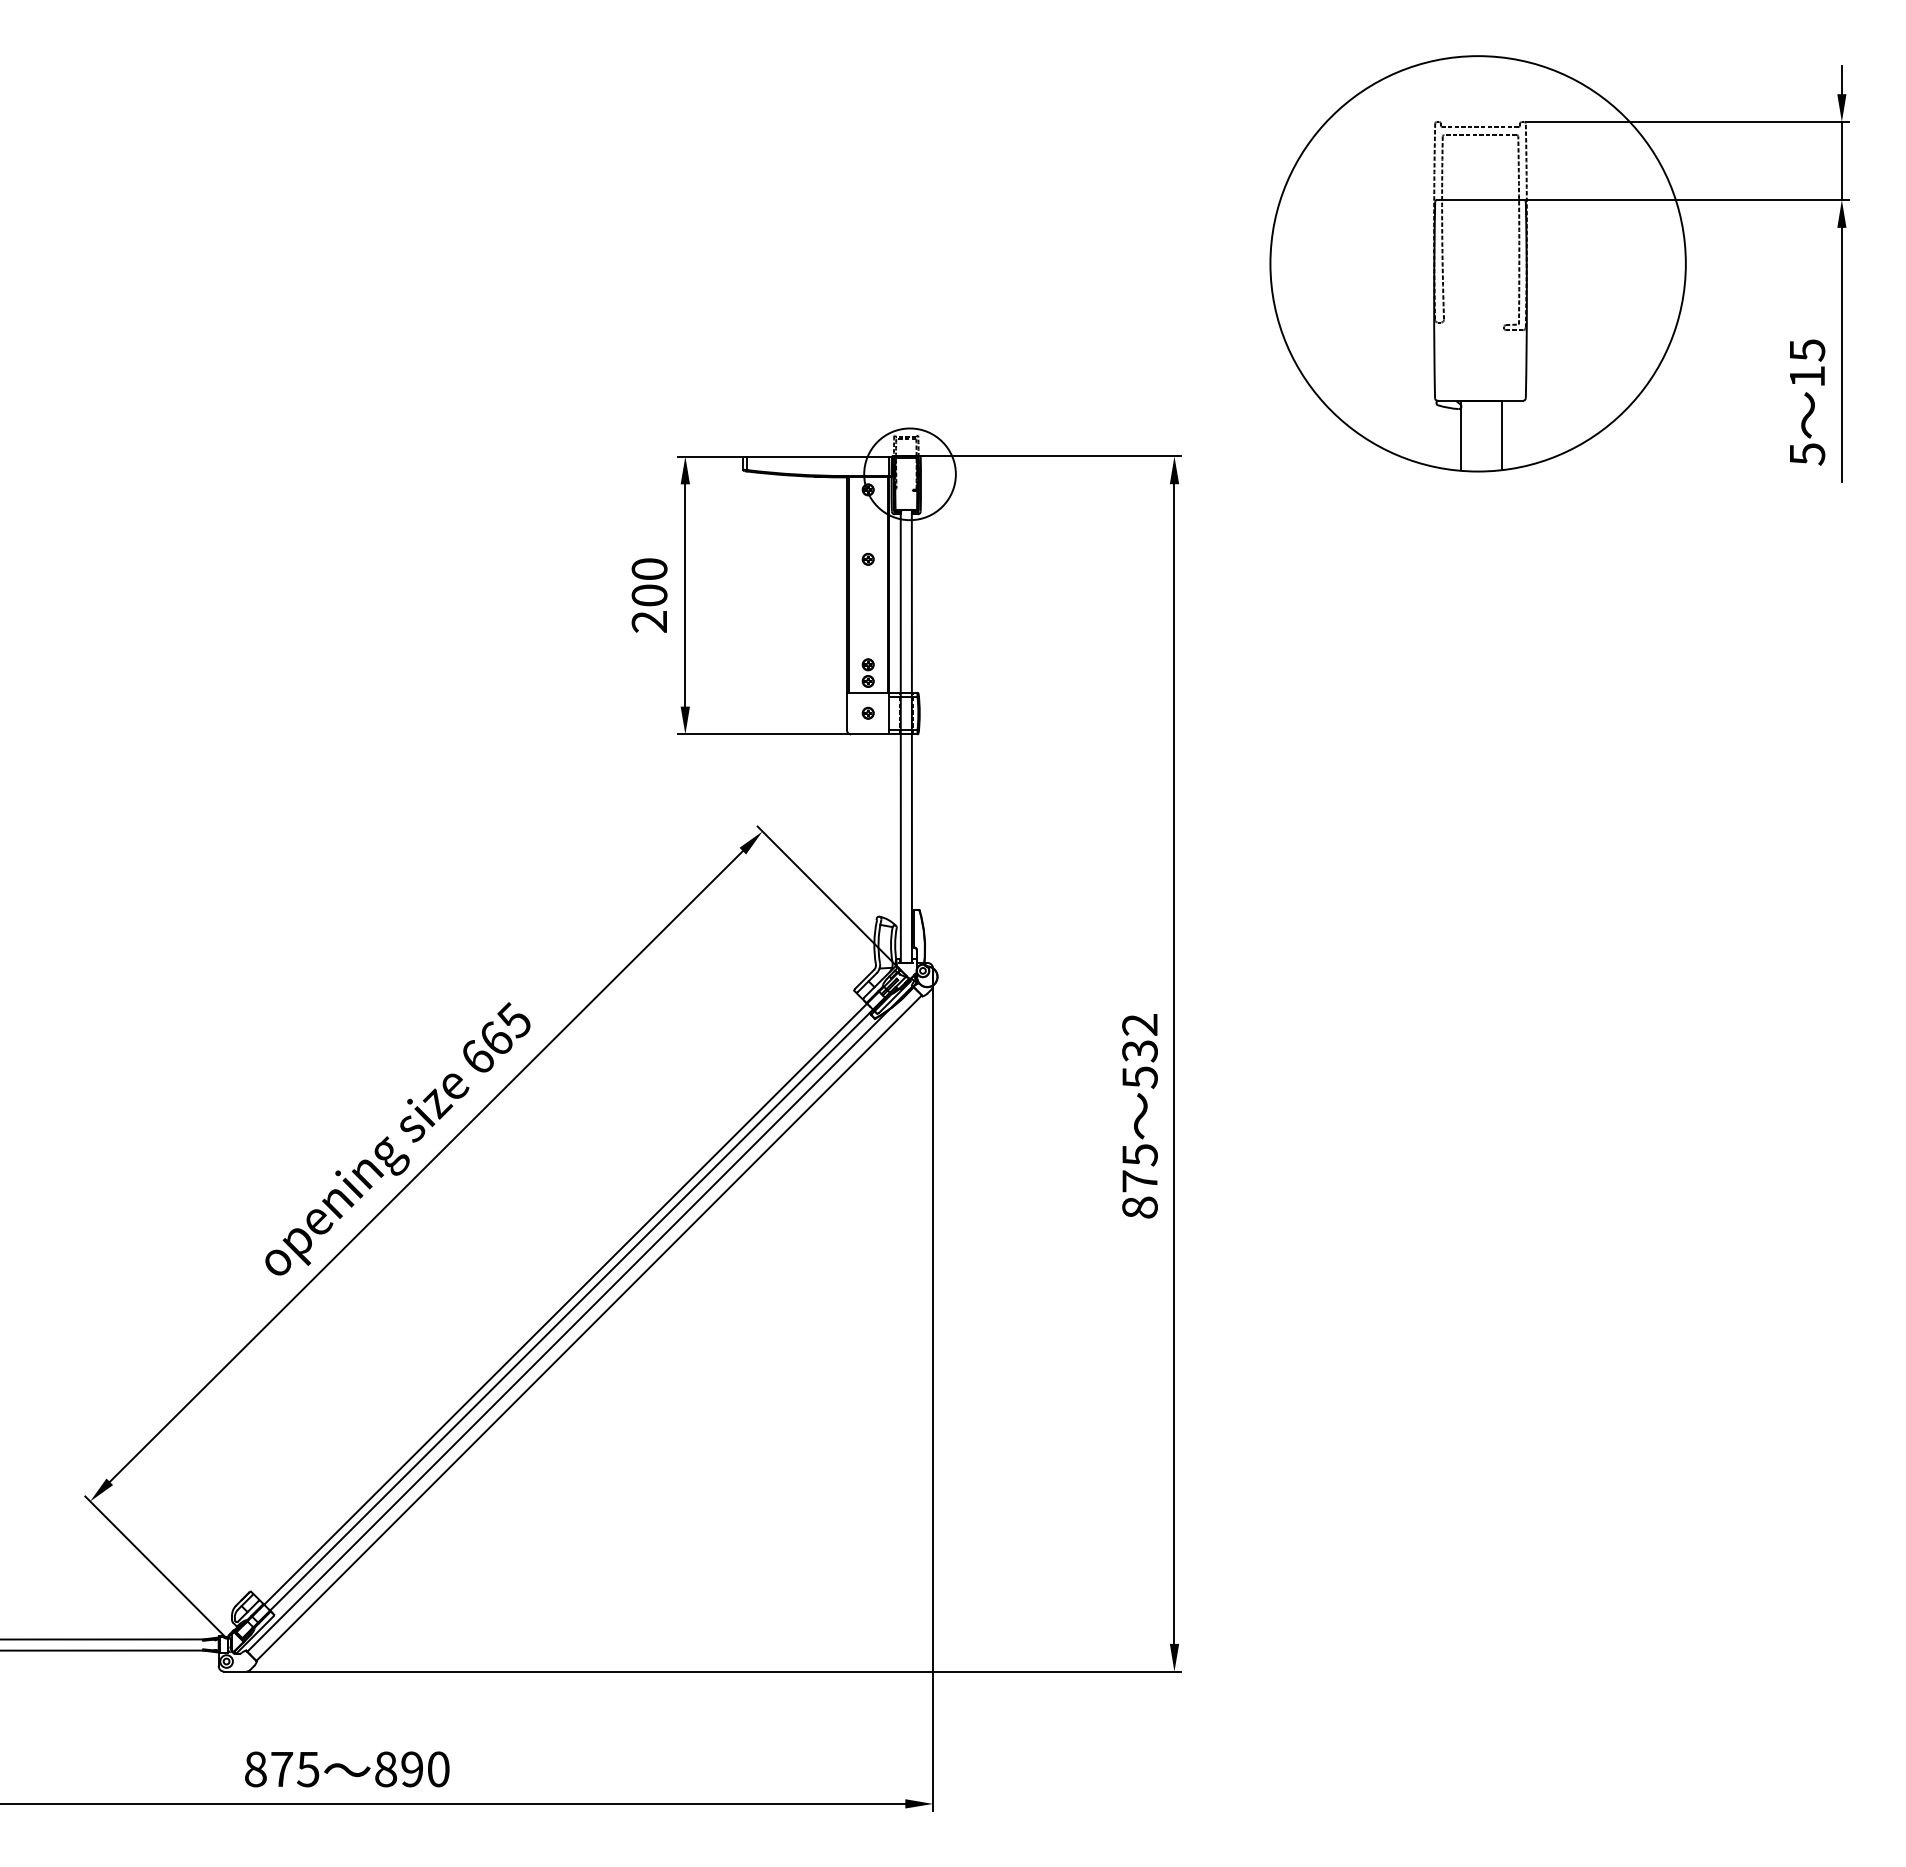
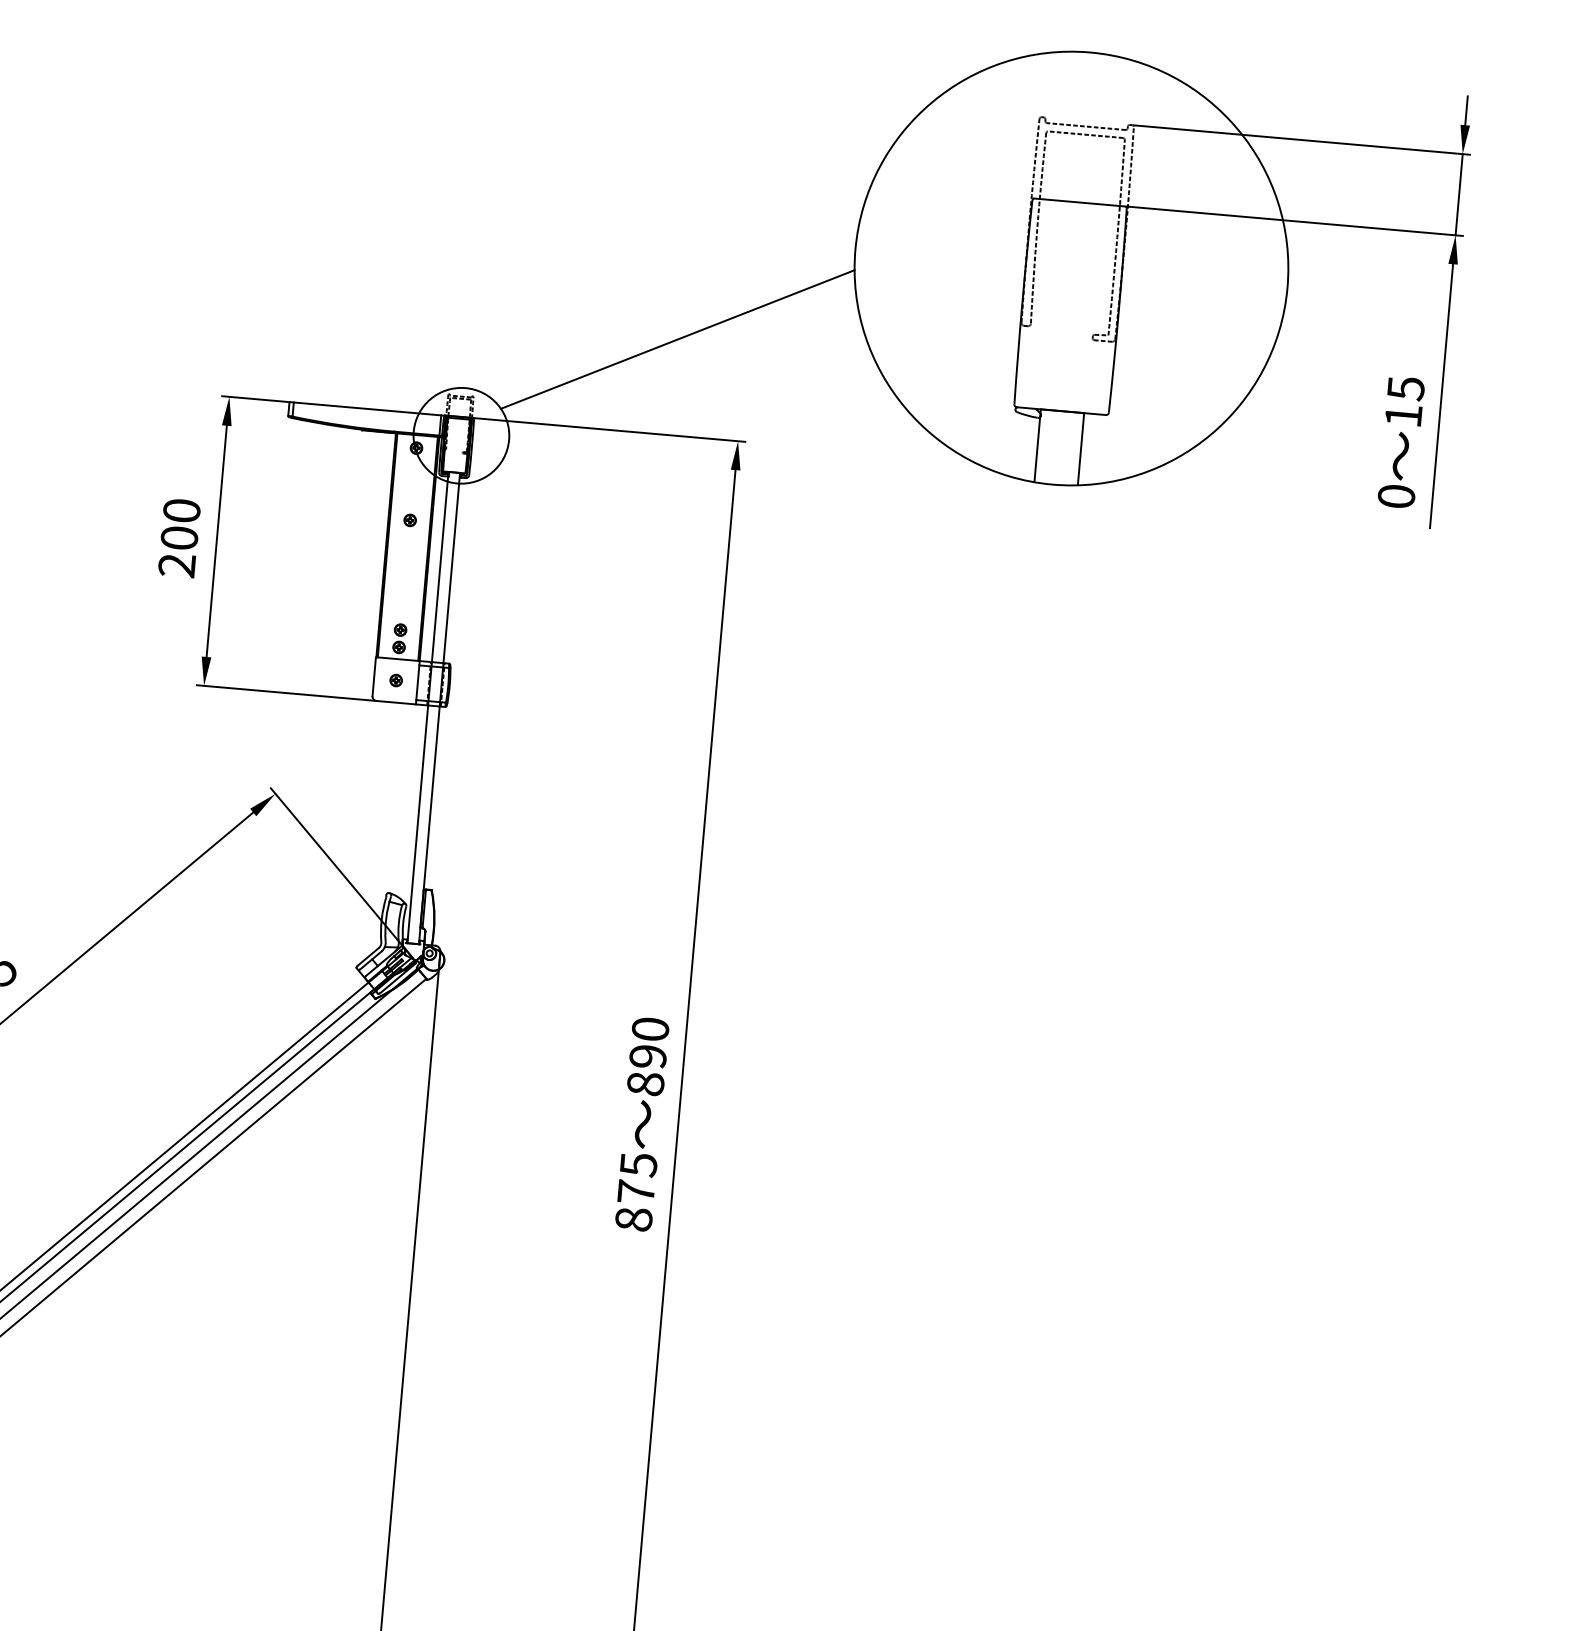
line: (1108, 364) -> (677, 339), added
text: (1807, 454) -> (1396, 496), 5 -> 0
text: (1139, 1051) -> (647, 1057), 532 -> 890

